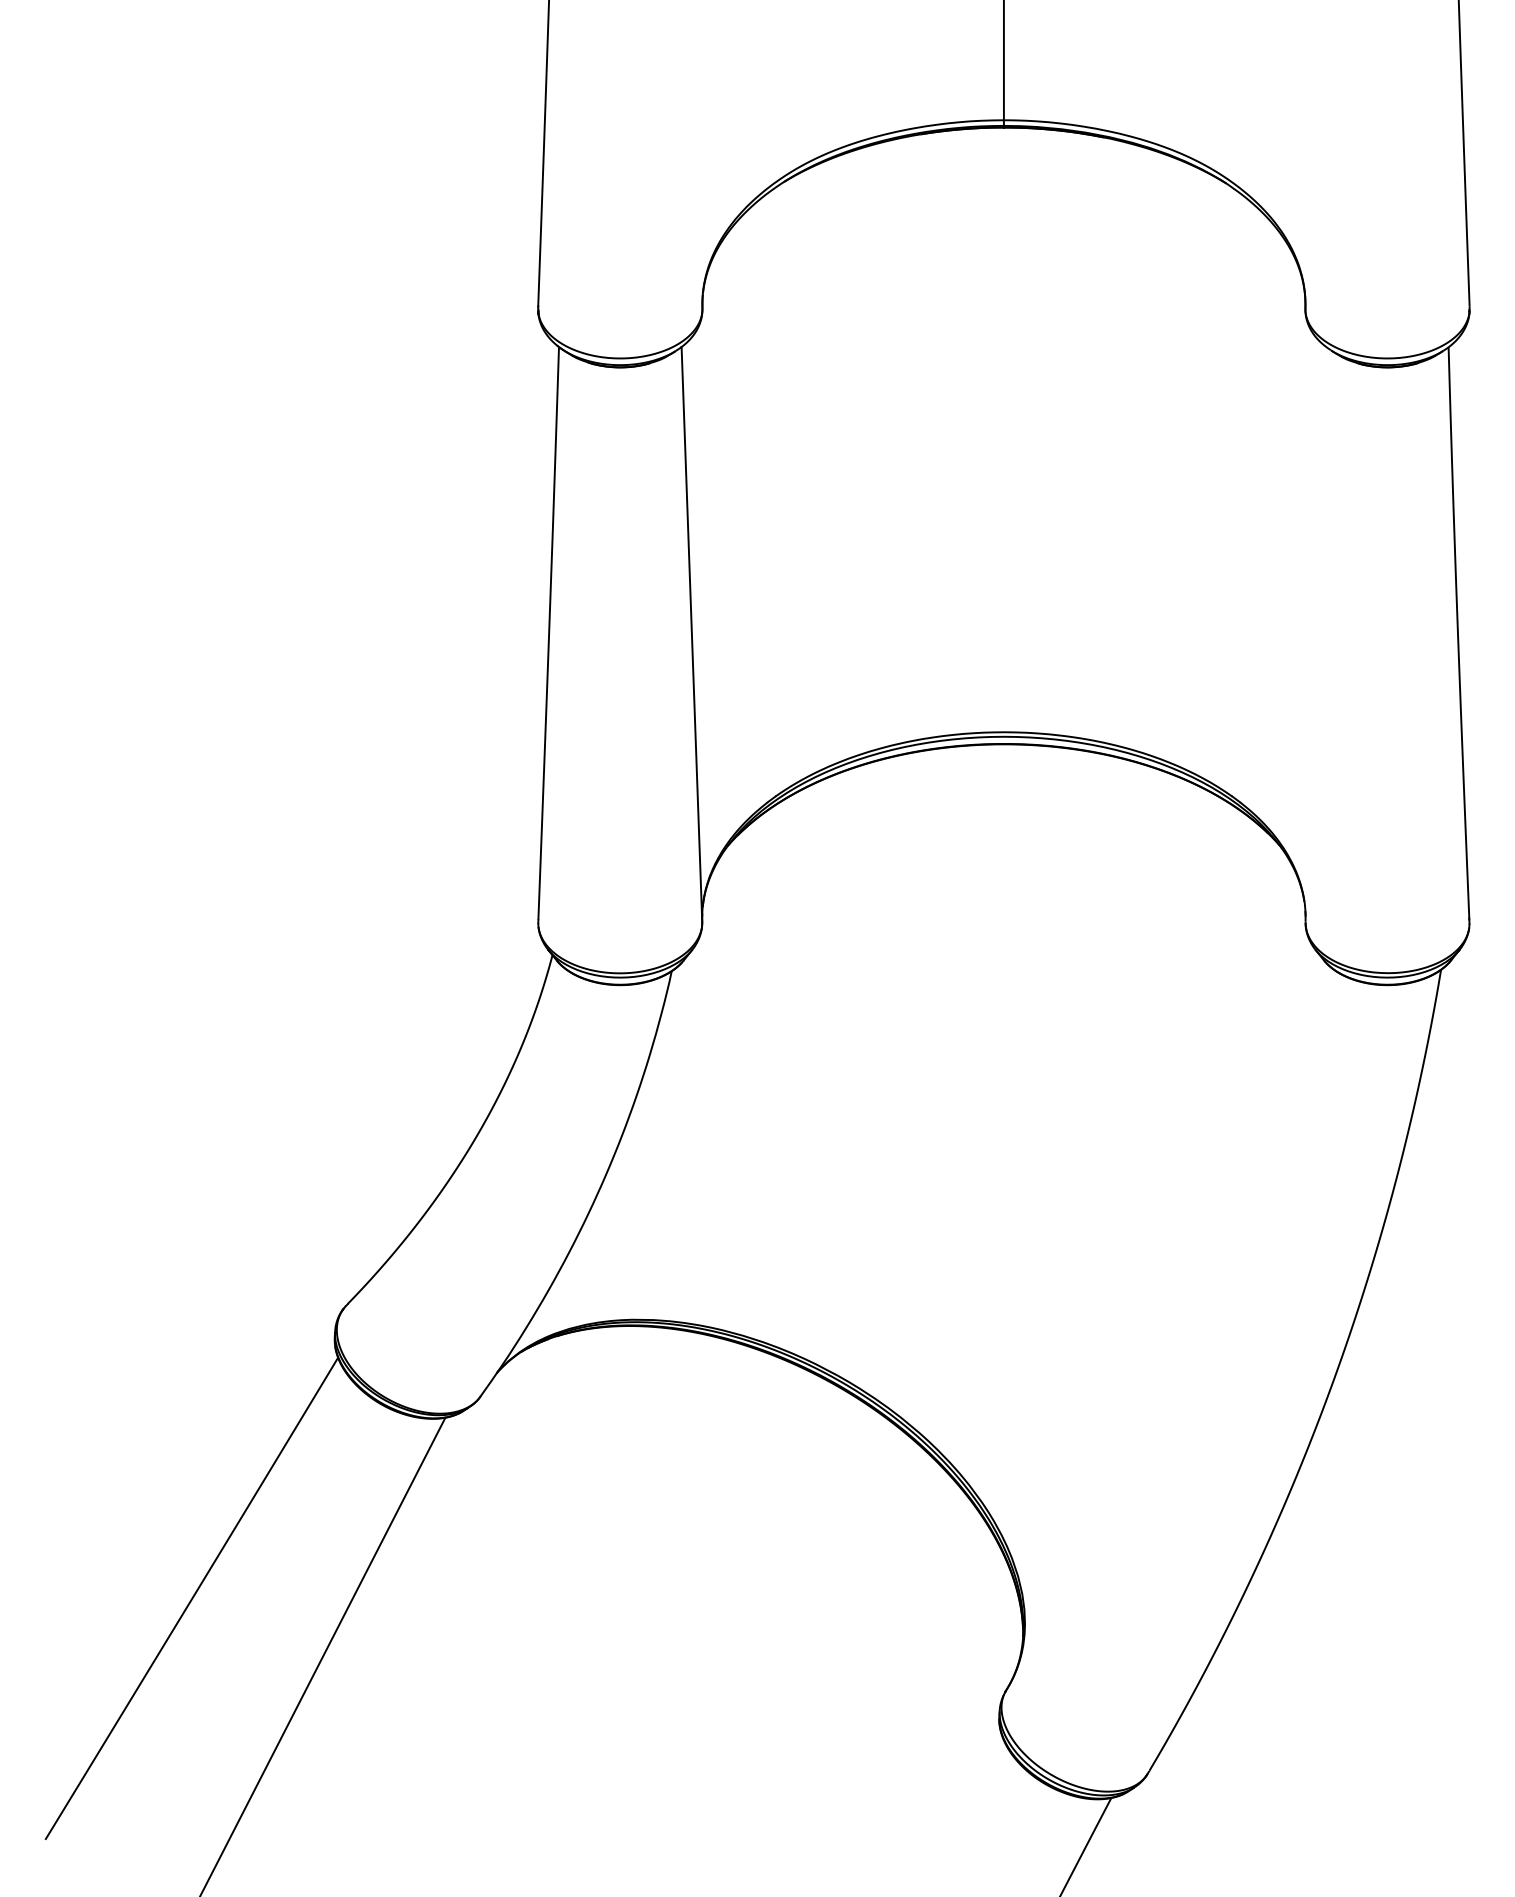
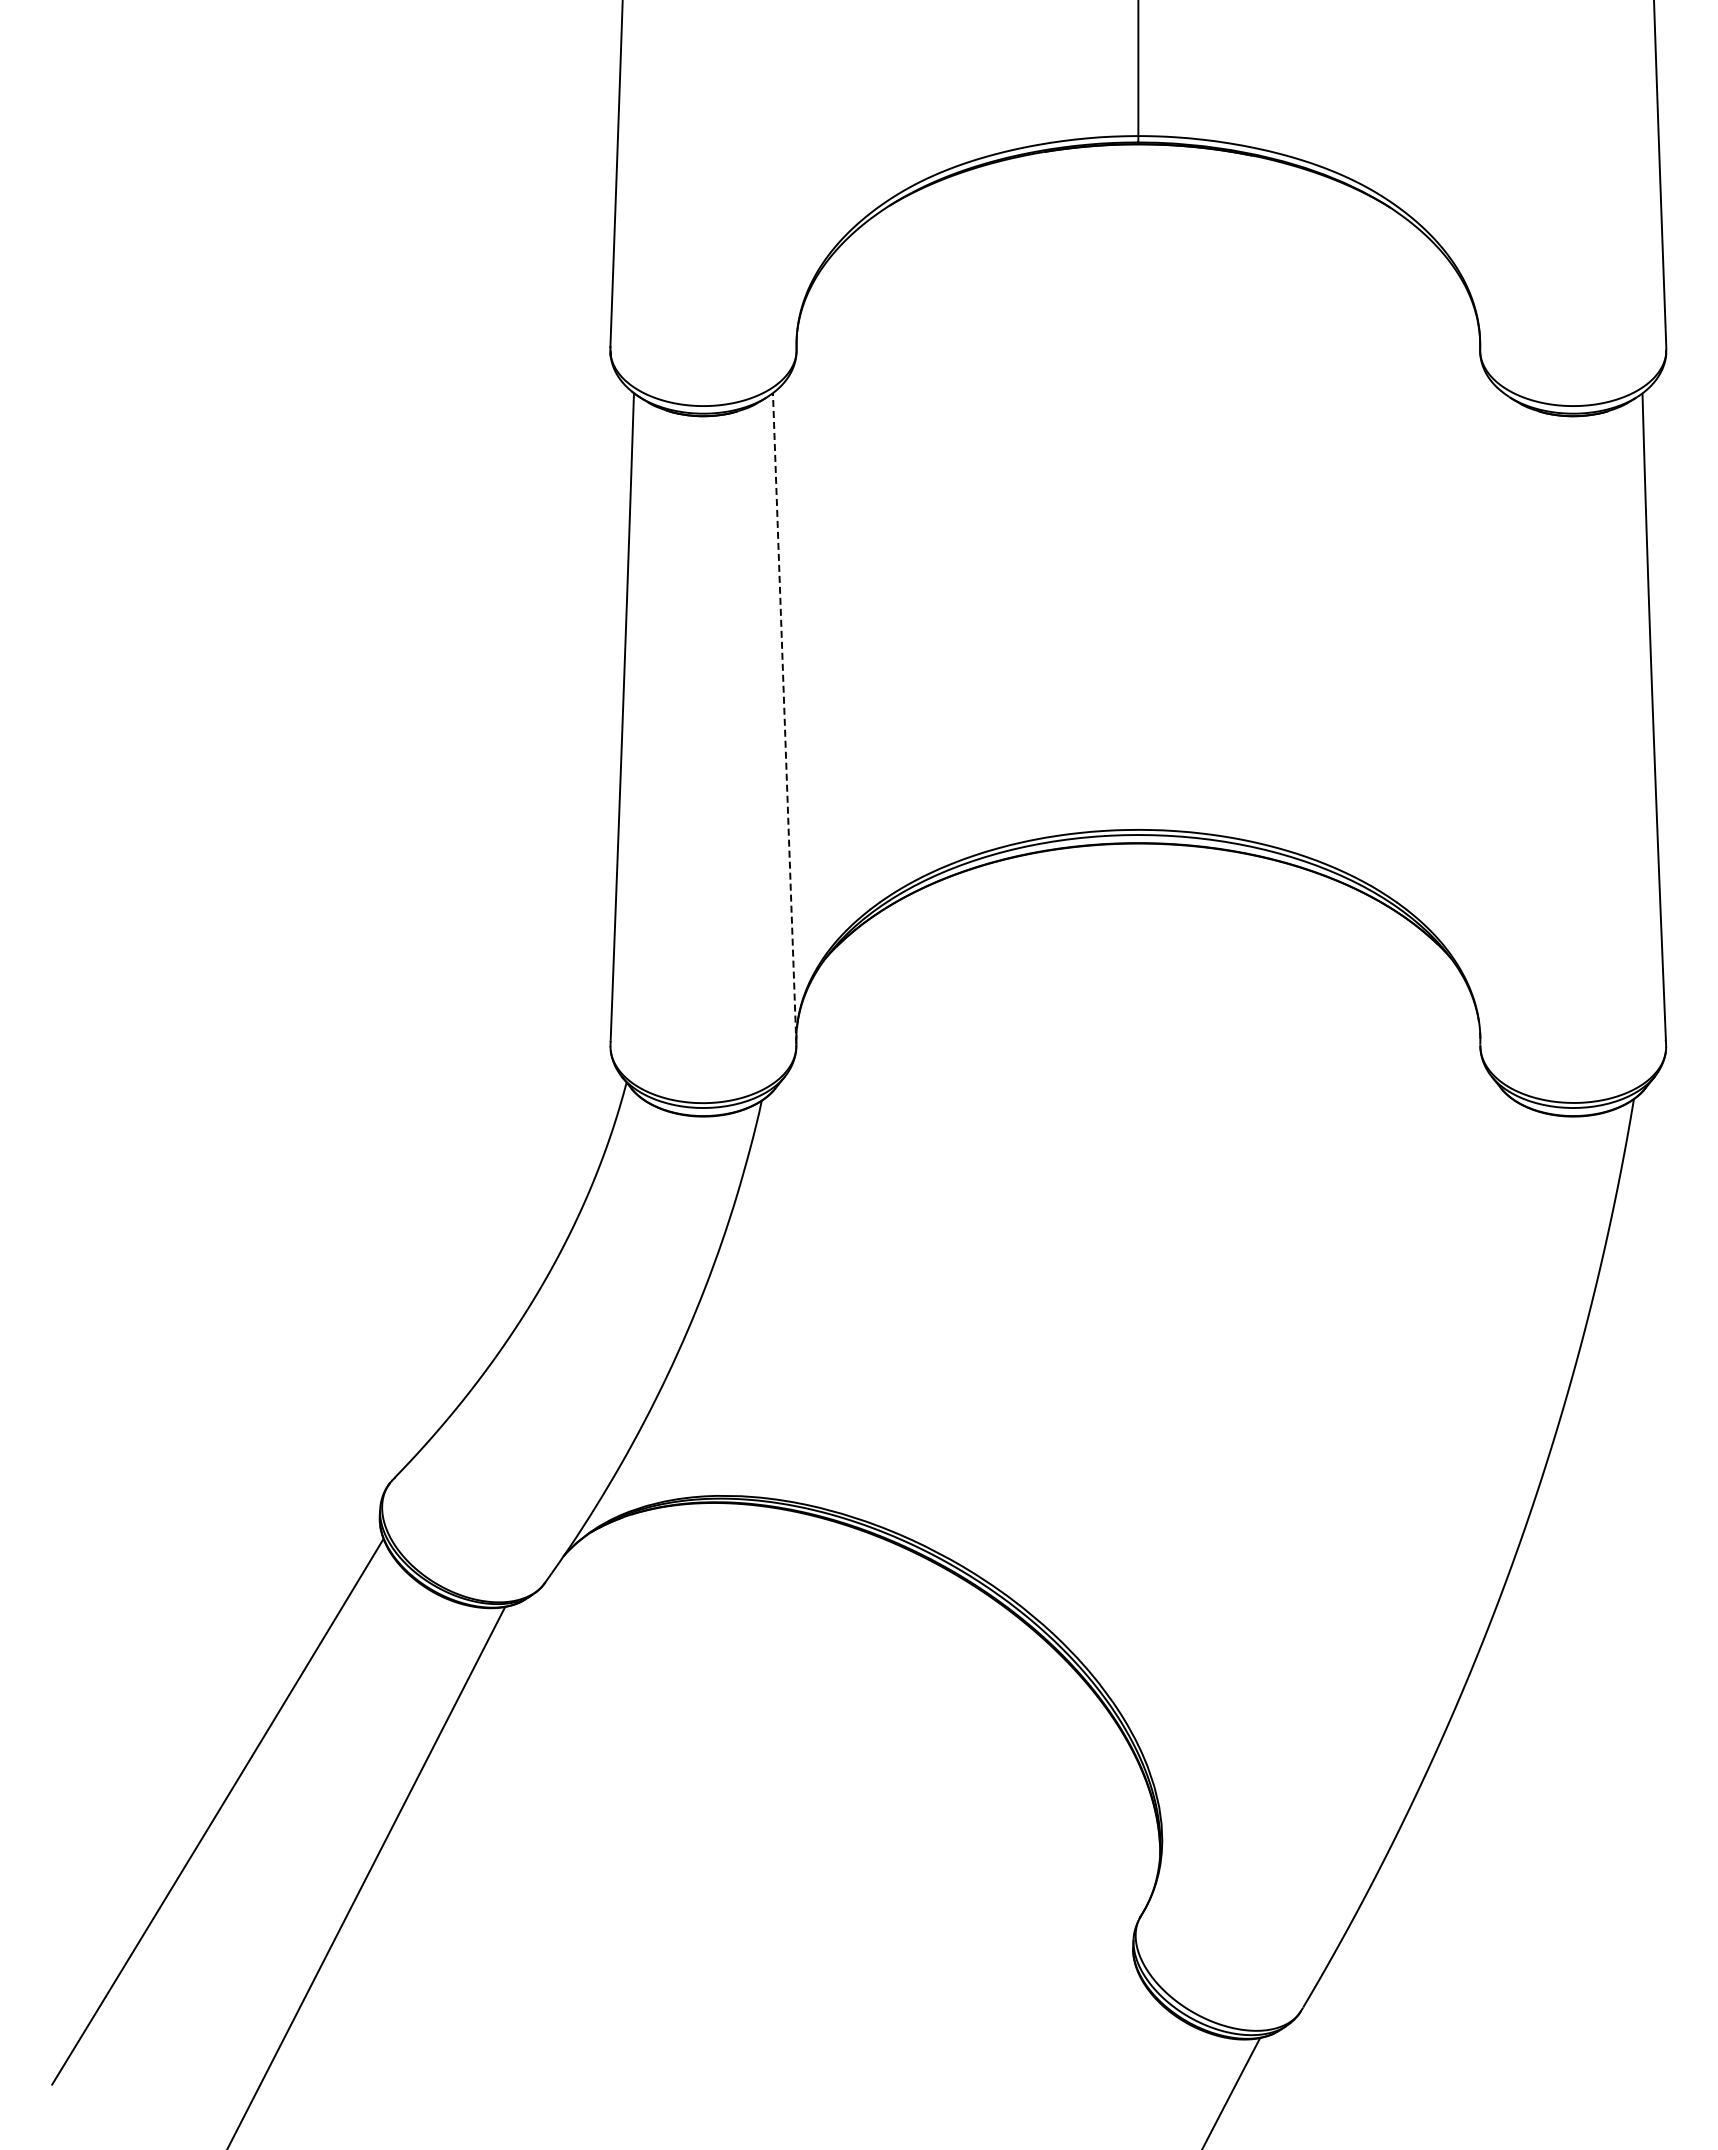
line: (691, 634) -> (784, 718), solid -> dashed

